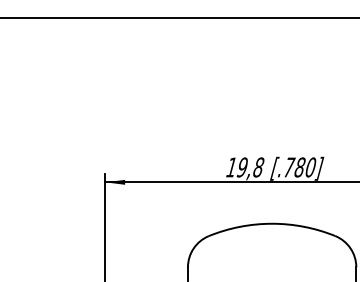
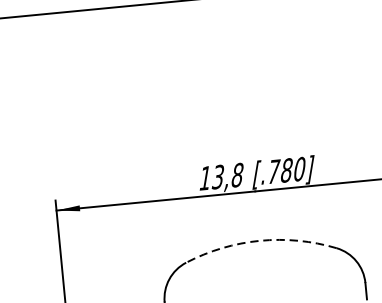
text: (241, 167) -> (217, 177), 19,8 -> 13,8
arc: (272, 223) -> (260, 240), solid -> dashed

